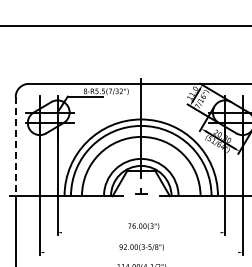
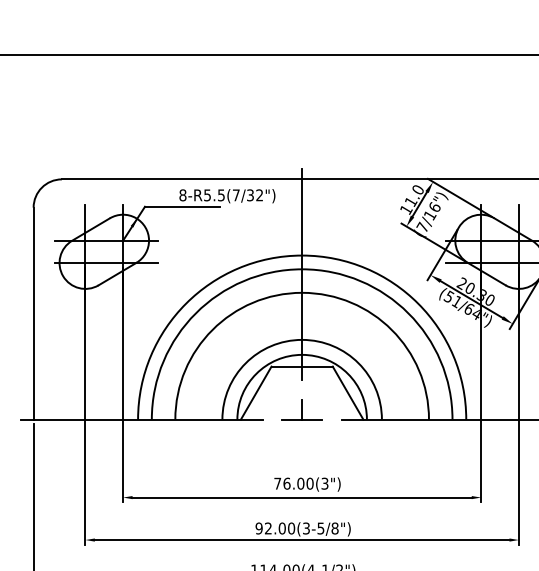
line: (15, 146) -> (33, 313), dashed -> solid
part: (141, 191) -> (302, 409), size x1.67
line: (140, 232) -> (300, 497), added
line: (141, 252) -> (302, 540), added

